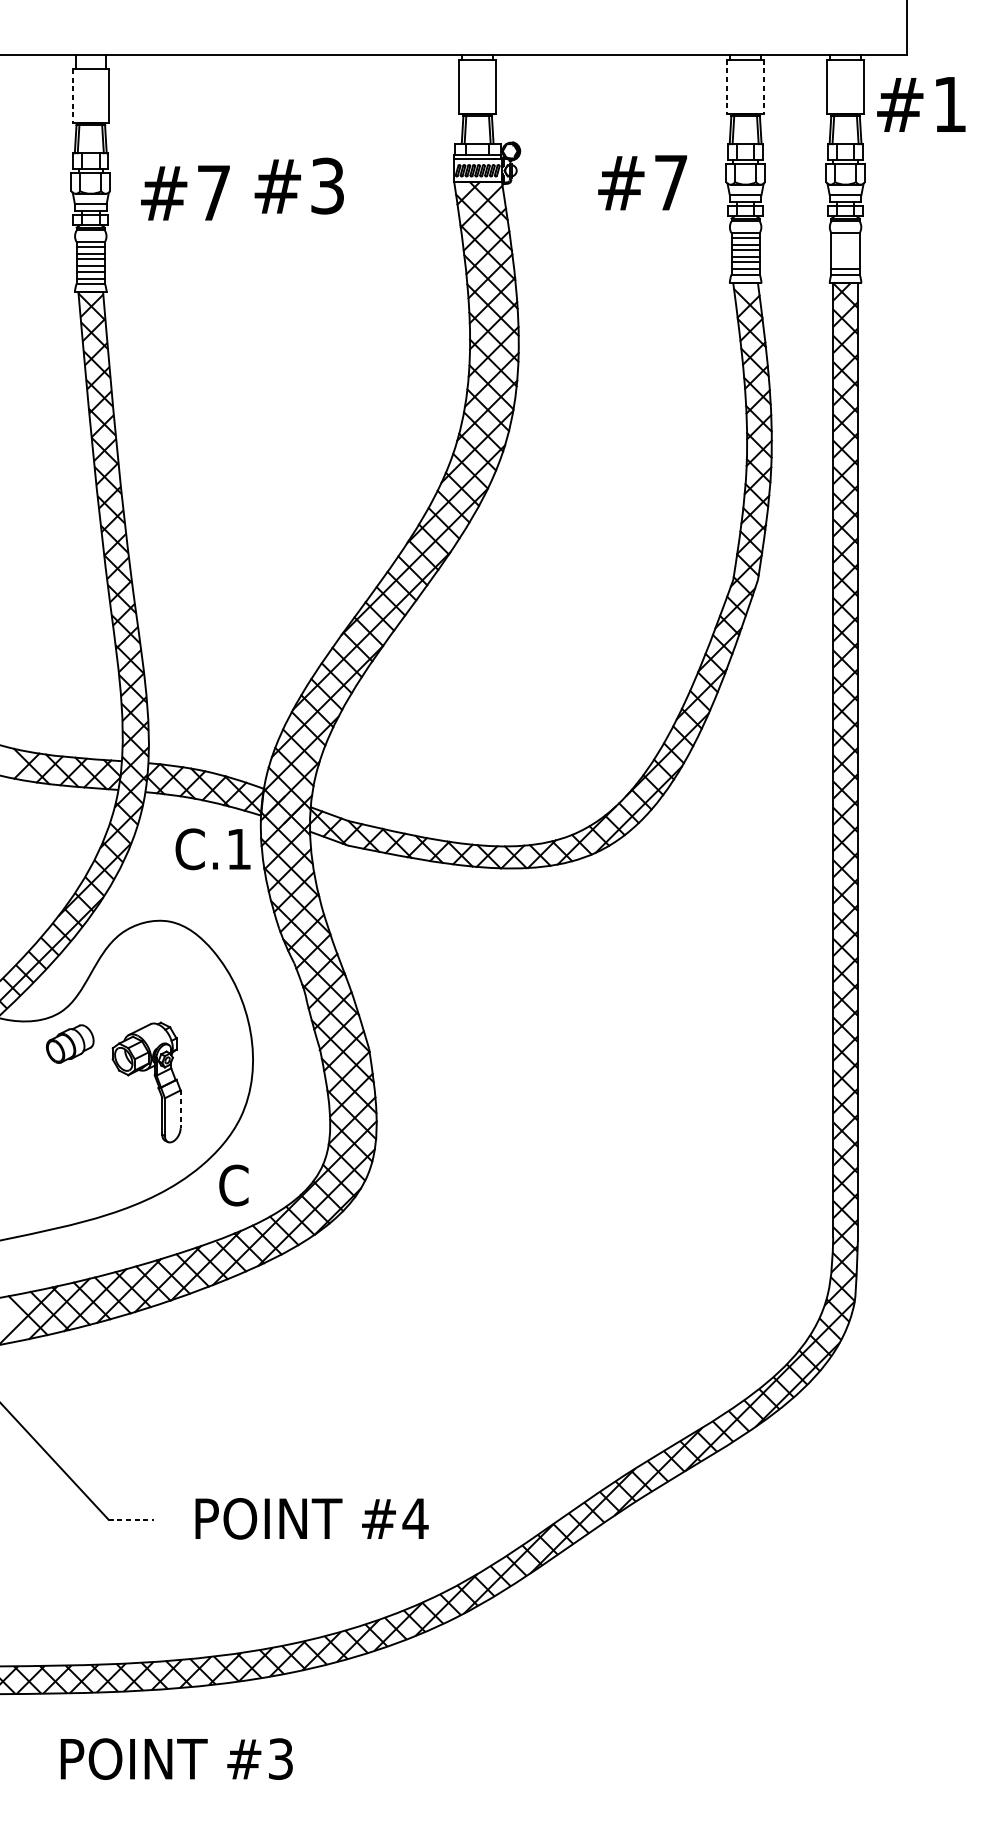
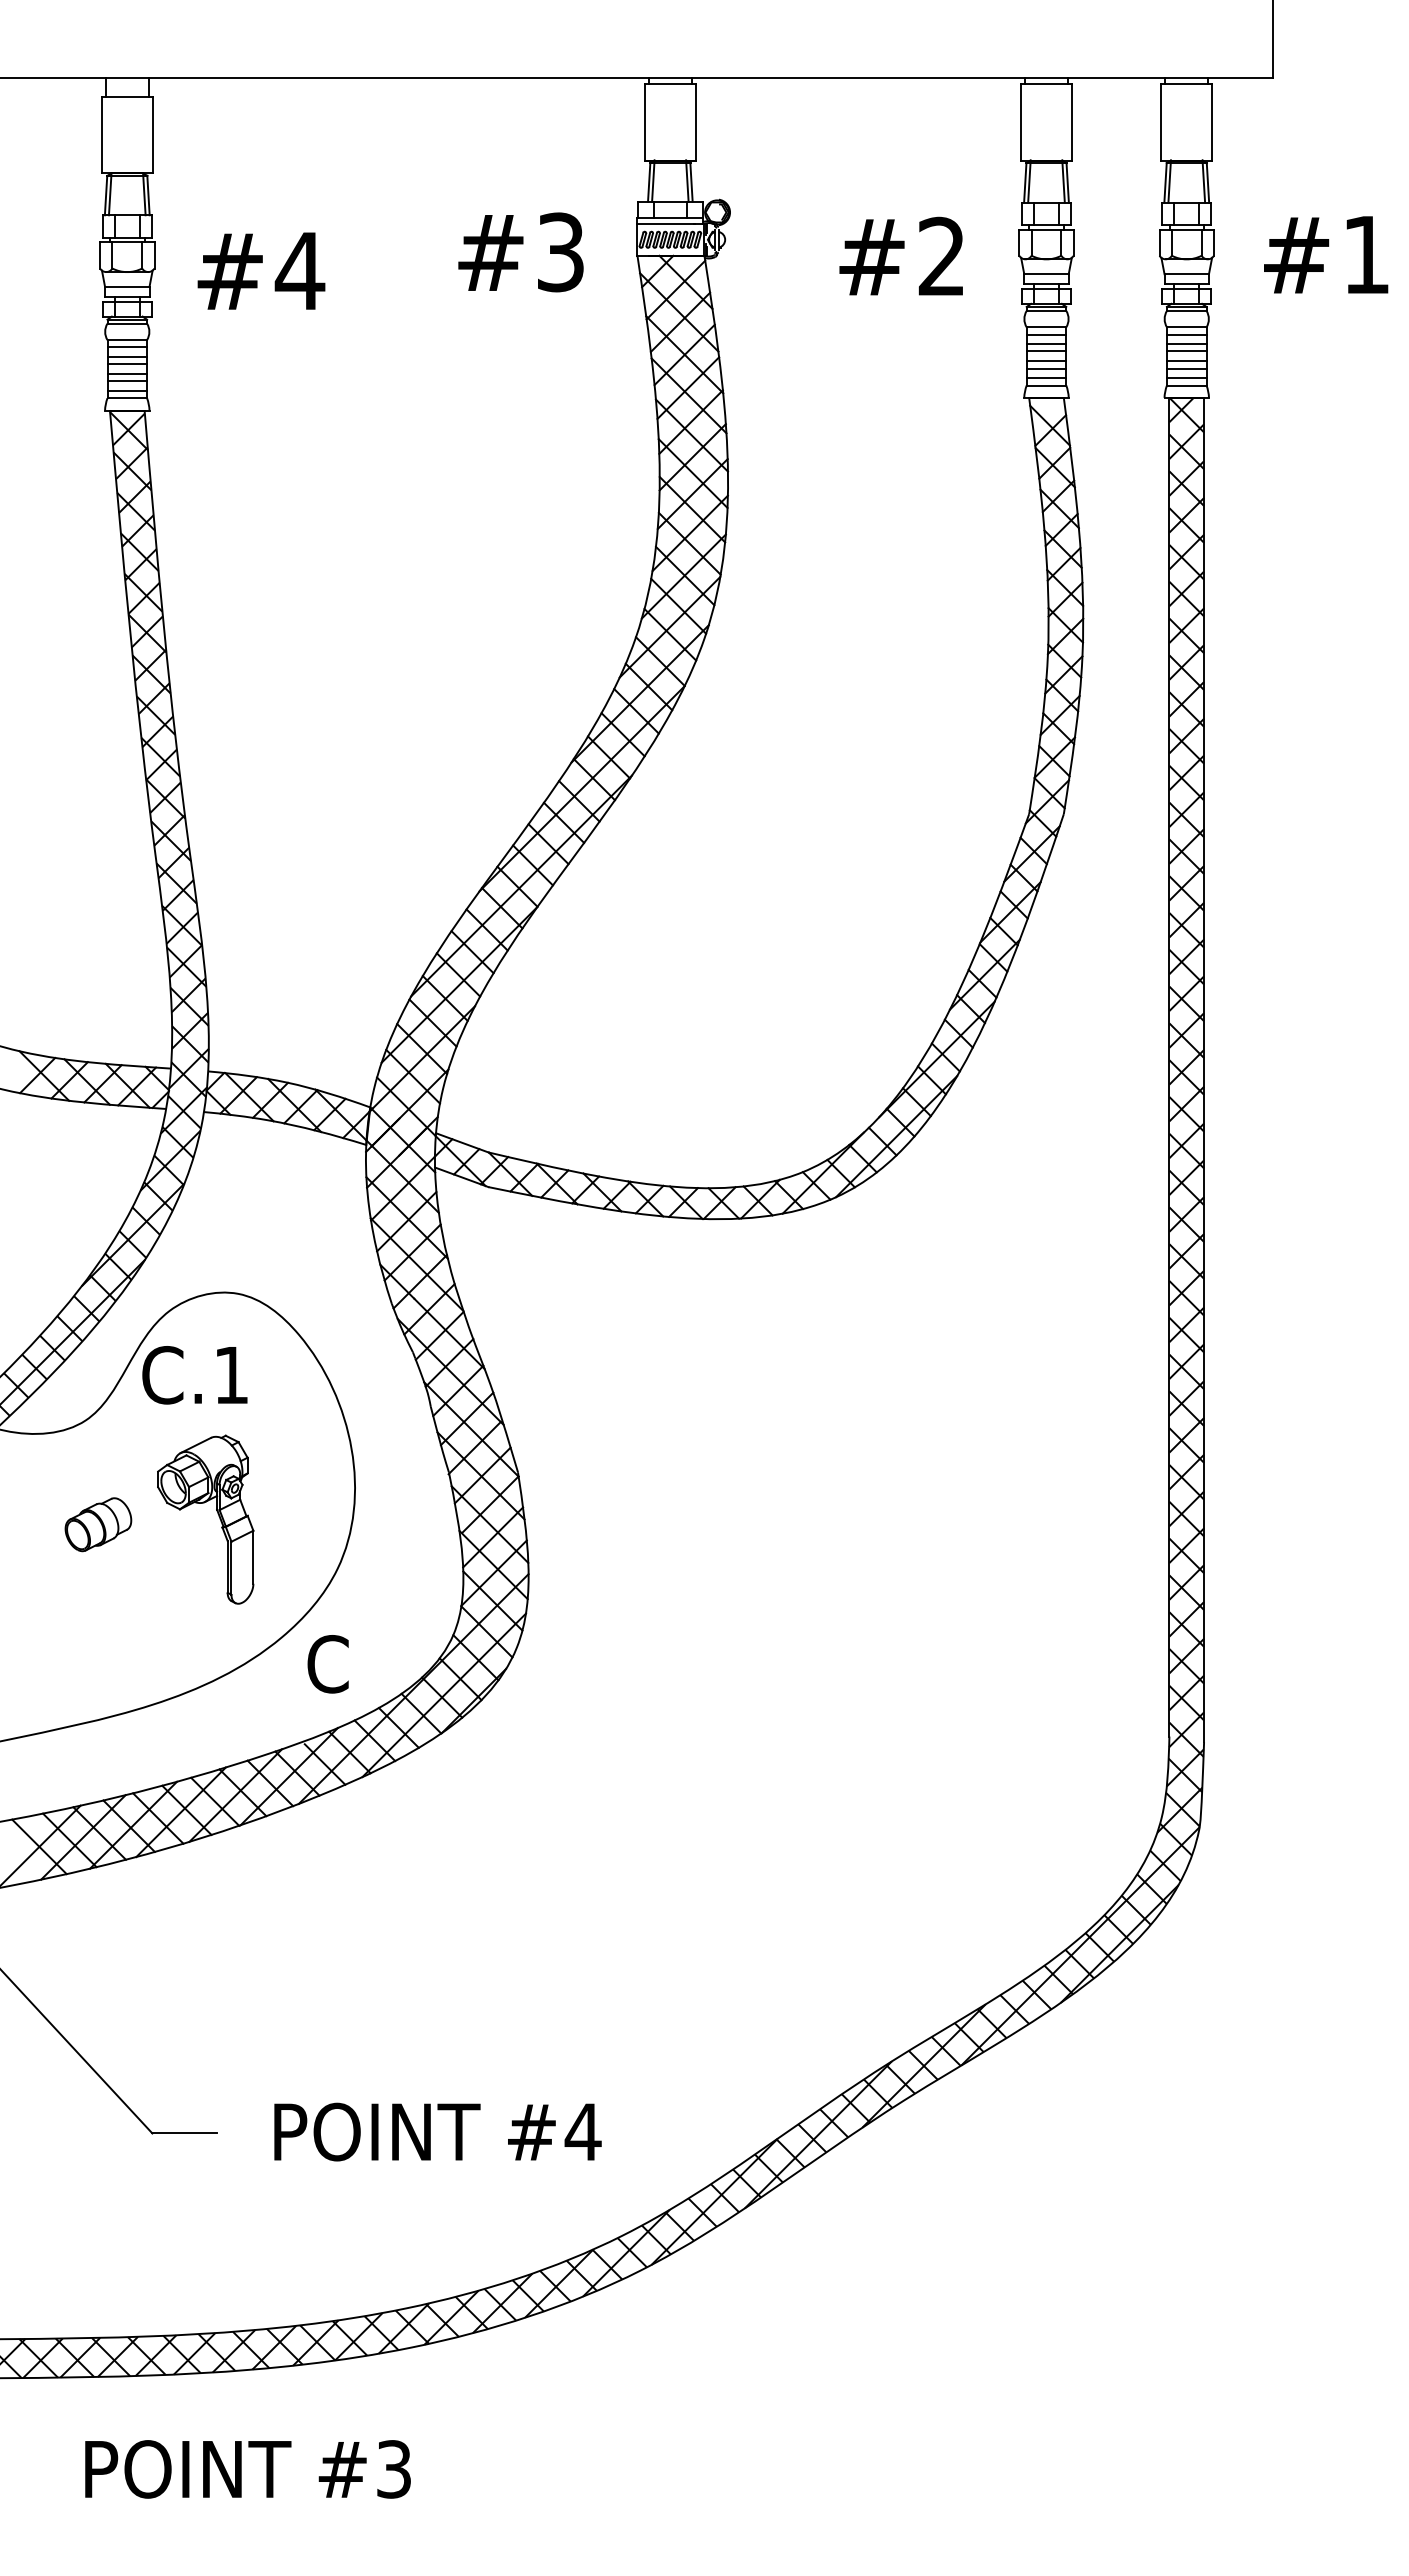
line: (727, 87) -> (1020, 122), dashed -> solid
line: (764, 87) -> (1072, 122), dashed -> solid
line: (72, 96) -> (101, 135), dashed -> solid
text: (921, 104) -> (1326, 254), moved
text: (670, 181) -> (941, 255), #7 -> #2
text: (298, 186) -> (520, 252), moved
text: (213, 192) -> (299, 270), #7 -> #4
line: (845, 238) -> (1186, 334), added
line: (845, 245) -> (1186, 344), added
line: (845, 250) -> (1186, 351), added
line: (845, 257) -> (1186, 361), added
line: (845, 262) -> (1186, 368), added
text: (212, 849) -> (194, 1375), moved
part: (70, 1043) -> (98, 1524), moved
line: (180, 1109) -> (253, 1557), dashed -> solid
line: (132, 1519) -> (185, 2133), dashed -> solid

